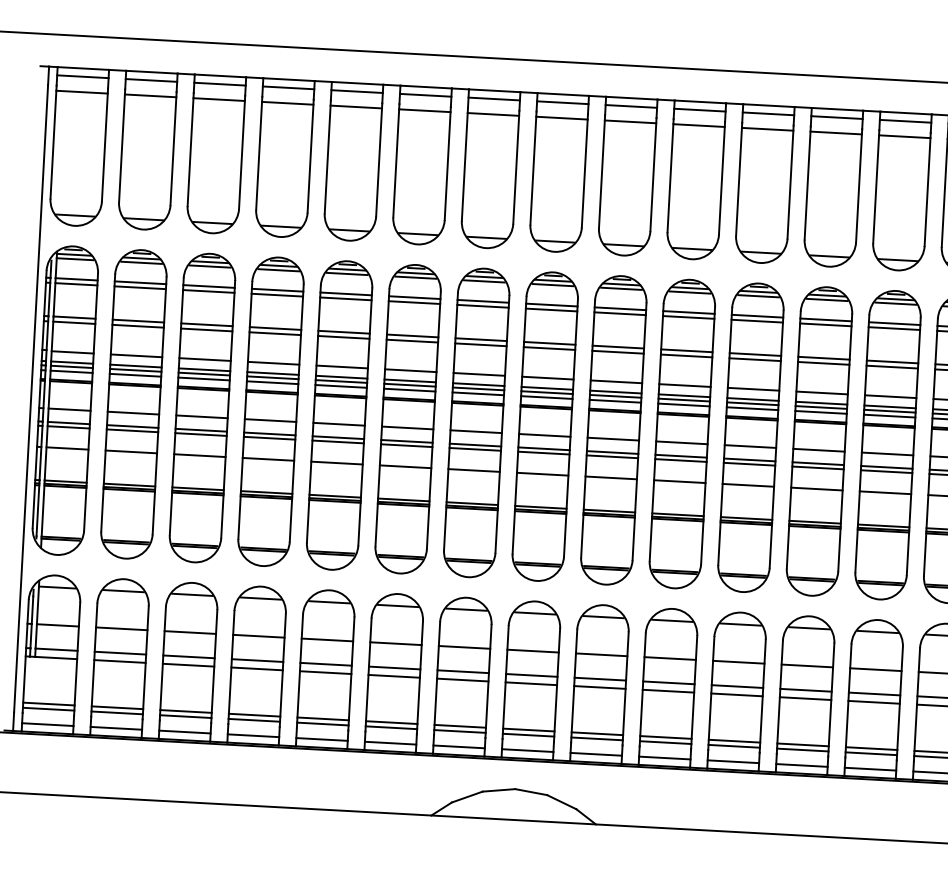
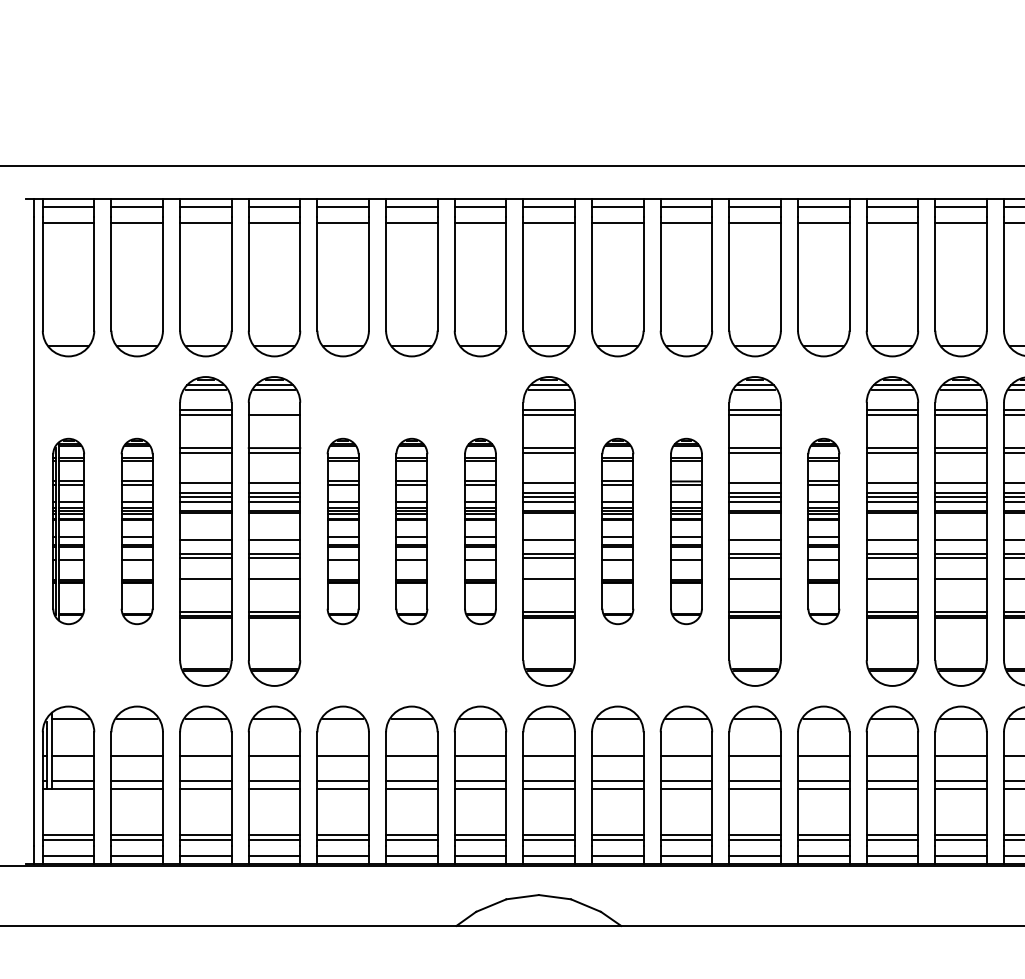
line: (277, 289) -> (274, 409), removed
part: (65, 400) -> (68, 531), size x0.6
part: (133, 404) -> (136, 531), size x0.6
part: (338, 415) -> (342, 531), size x0.6
part: (407, 419) -> (411, 531), size x0.6
part: (476, 422) -> (480, 531), size x0.6
part: (613, 430) -> (617, 531), size x0.6
part: (682, 434) -> (686, 531), size x0.6
part: (819, 441) -> (823, 531), size x0.6

